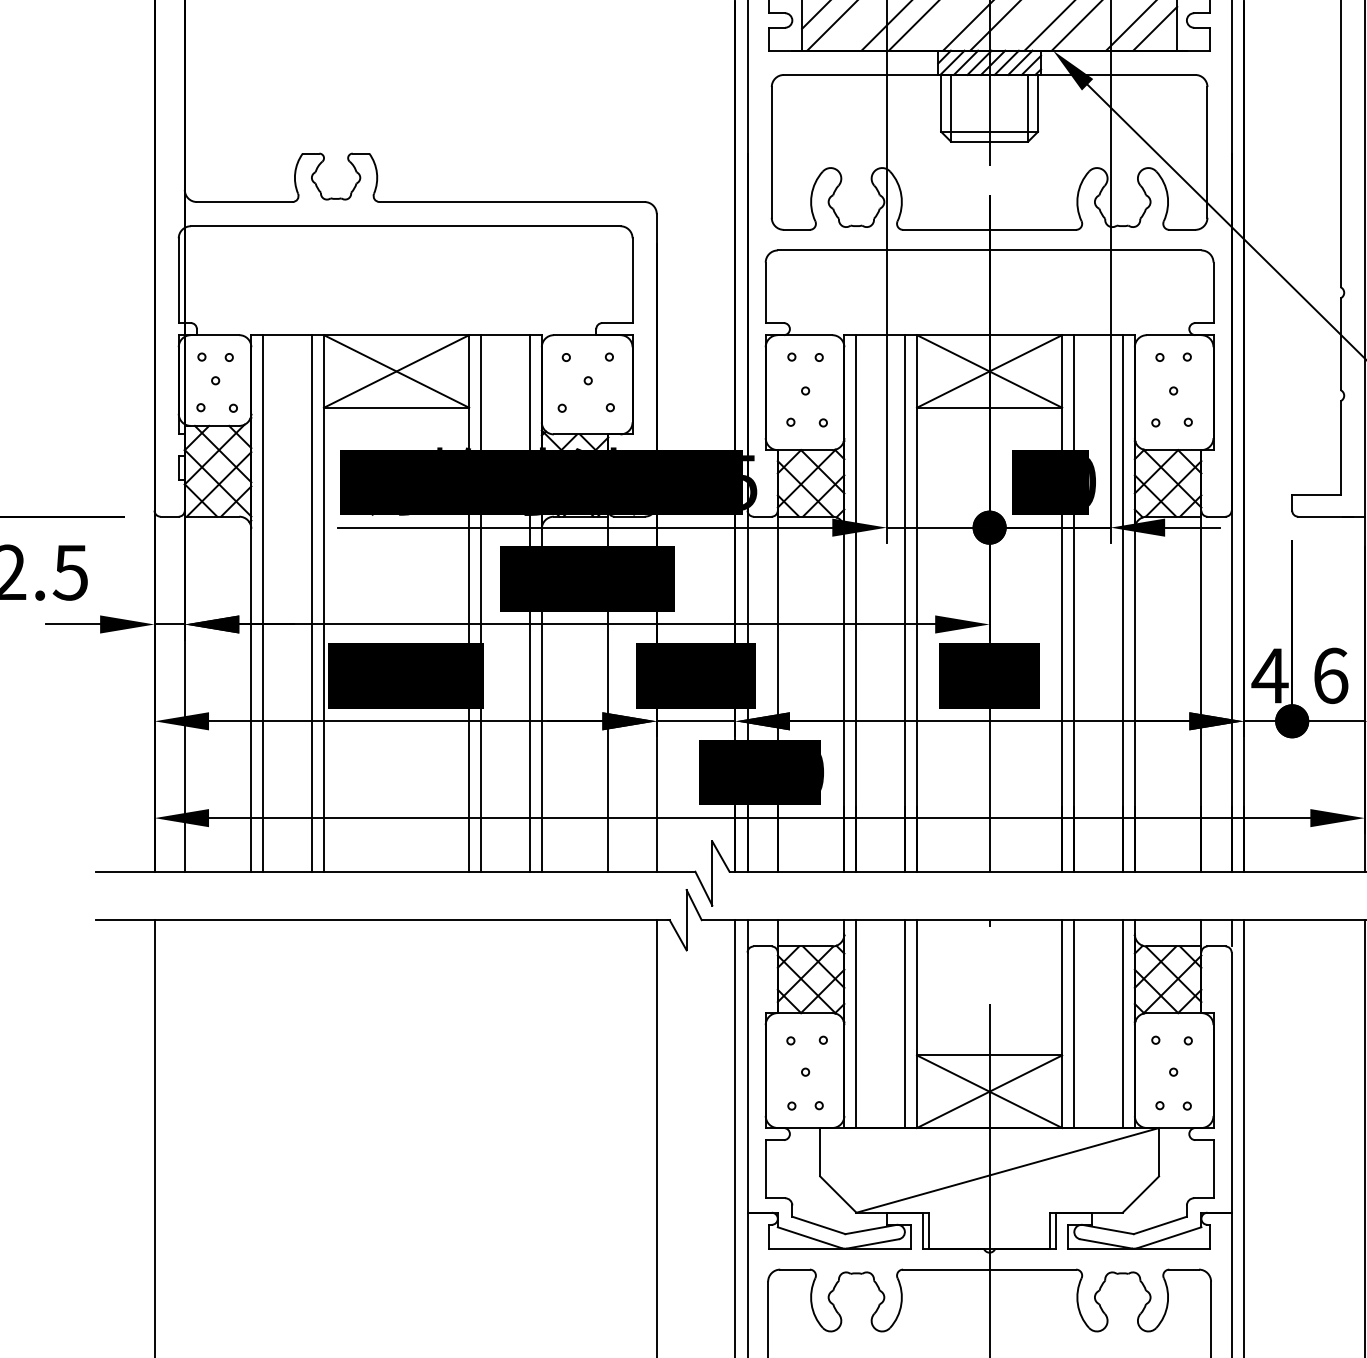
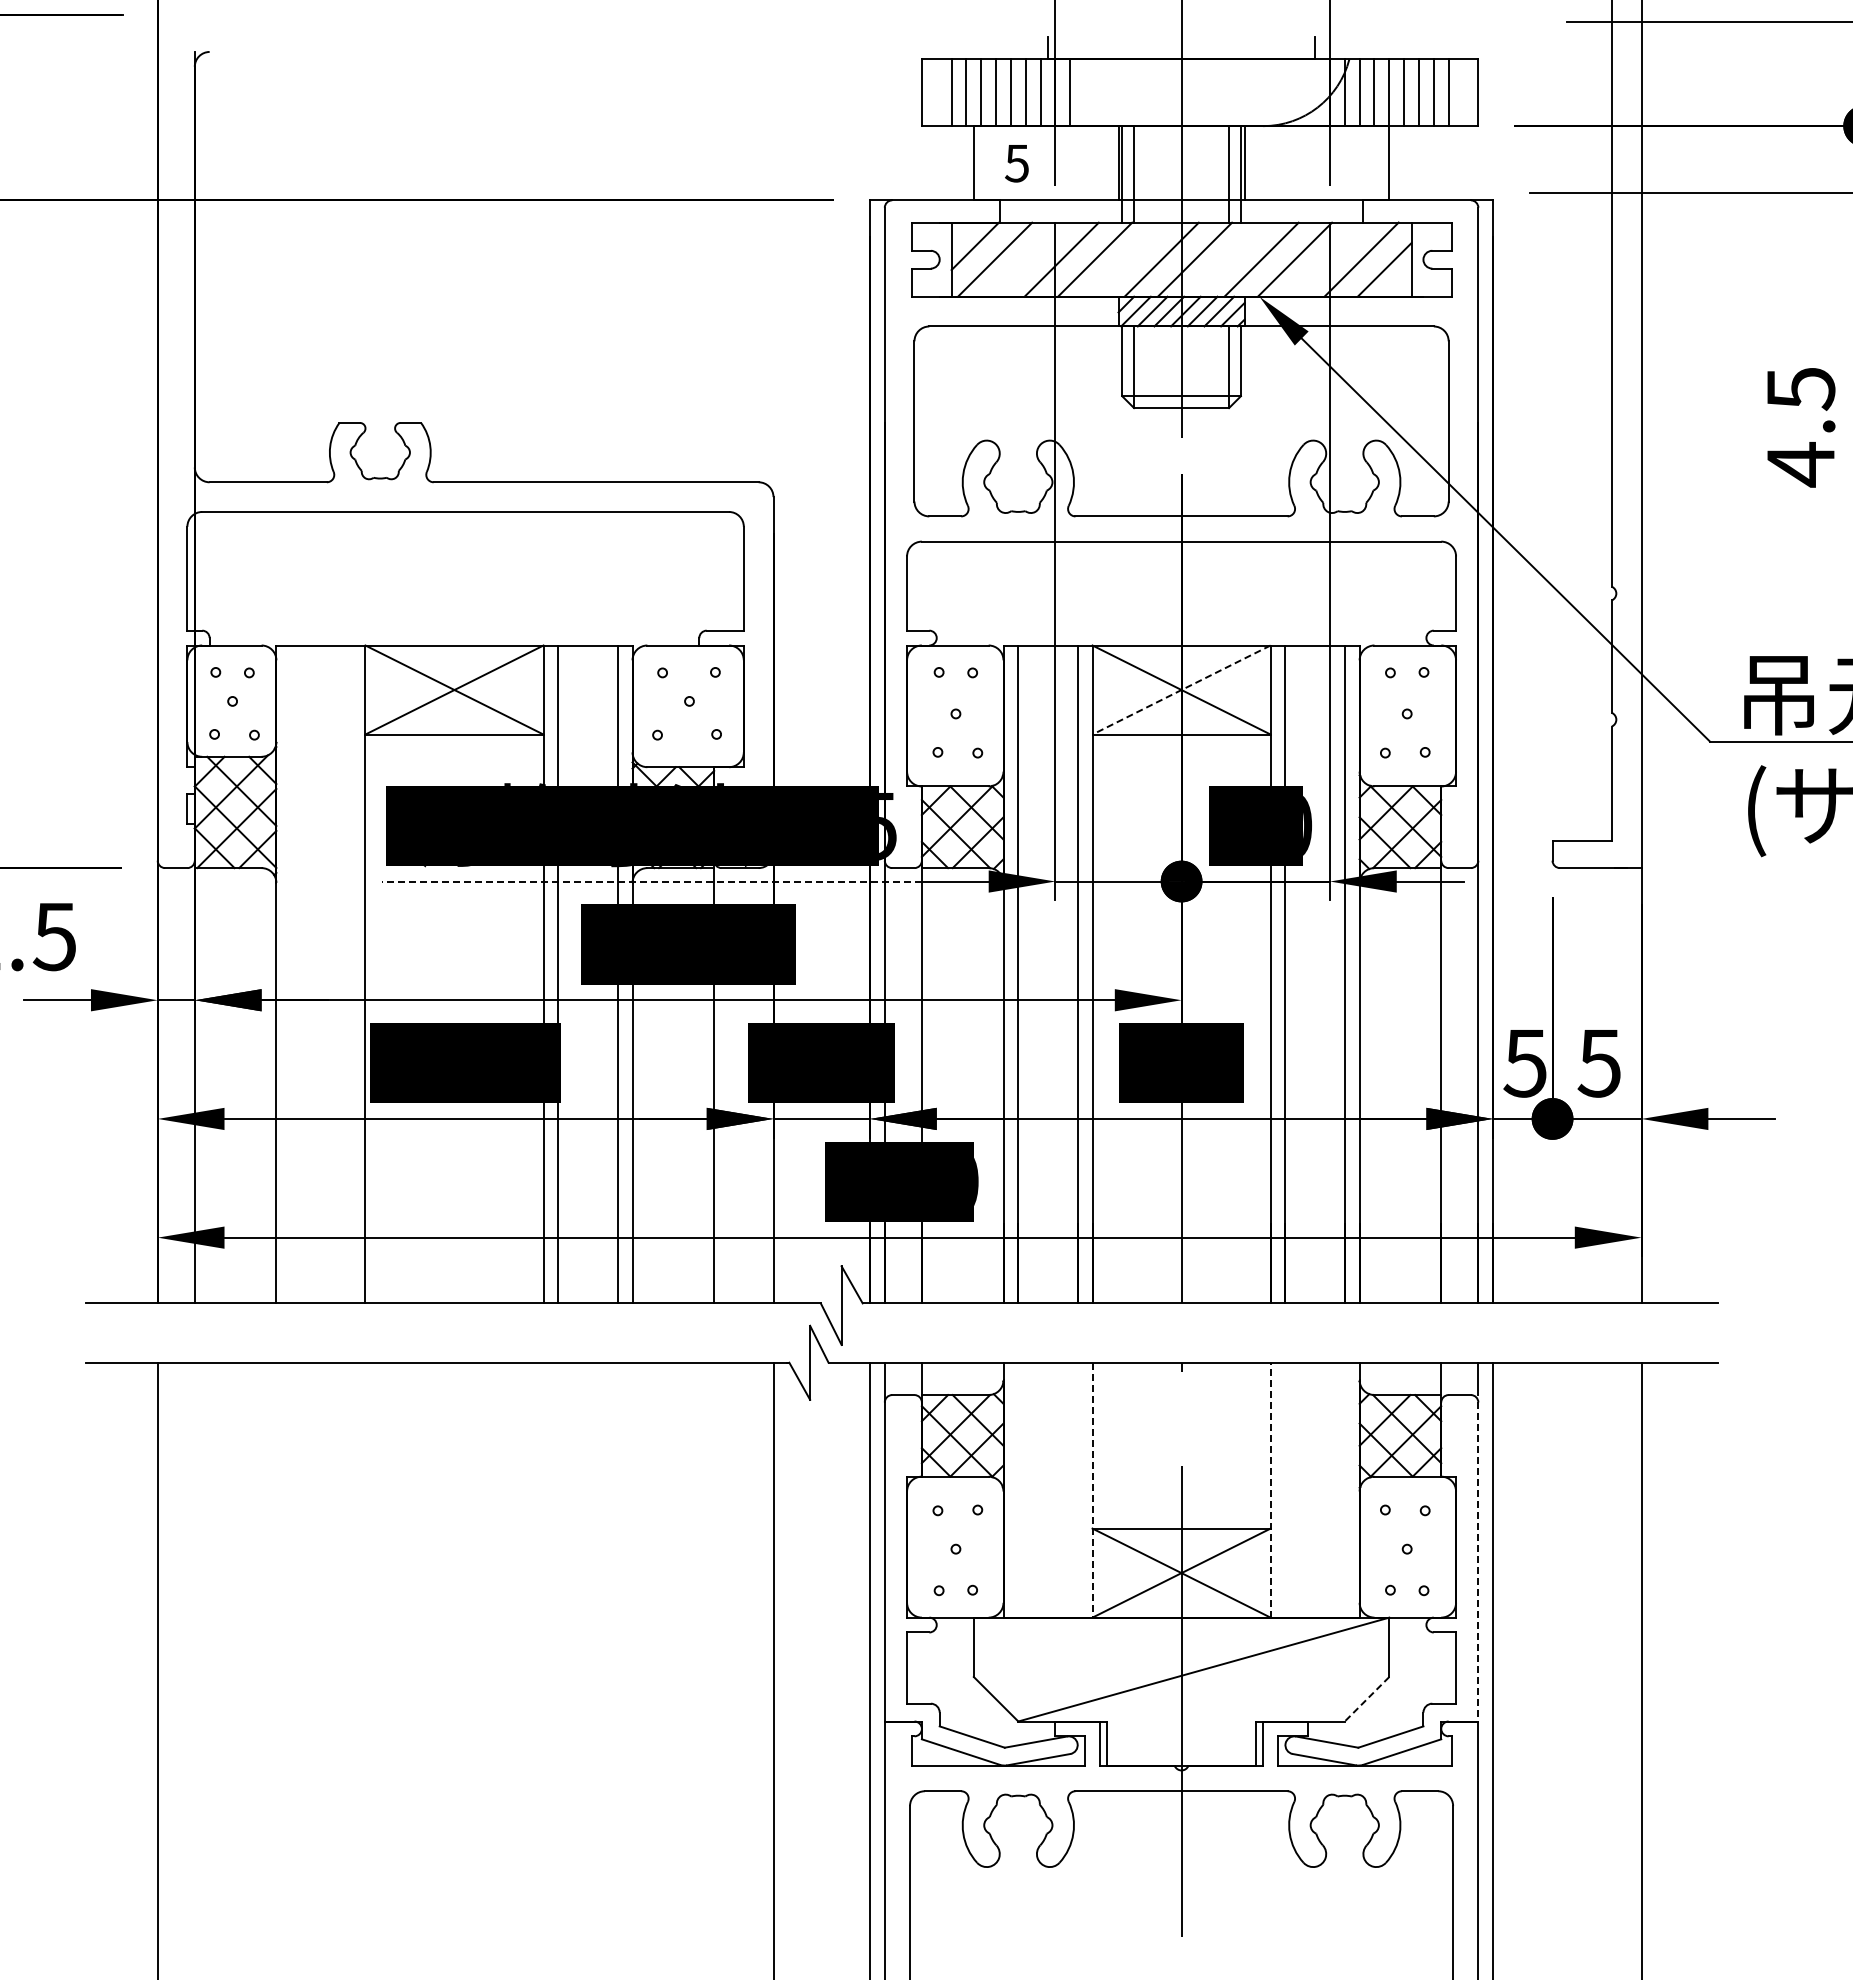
line: (989, 371) -> (1181, 690), solid -> dashed
line: (558, 527) -> (652, 881), solid -> dashed
line: (263, 603) -> (291, 974), removed
line: (311, 603) -> (350, 974), removed
text: (1330, 675) -> (1599, 1062), 6 -> 5
text: (1270, 676) -> (1525, 1063), 4 -> 5
line: (856, 1023) -> (1018, 1489), removed
line: (904, 1023) -> (1077, 1489), removed
line: (1062, 1023) -> (1270, 1489), solid -> dashed
line: (1074, 1023) -> (1285, 1489), removed
line: (1122, 1023) -> (1344, 1489), removed
line: (916, 1024) -> (1092, 1490), solid -> dashed
line: (1231, 1082) -> (1478, 1561), solid -> dashed
line: (1140, 1194) -> (1366, 1699), solid -> dashed

